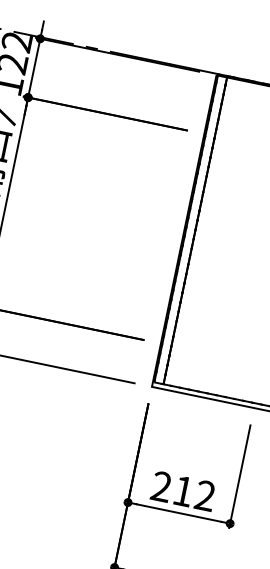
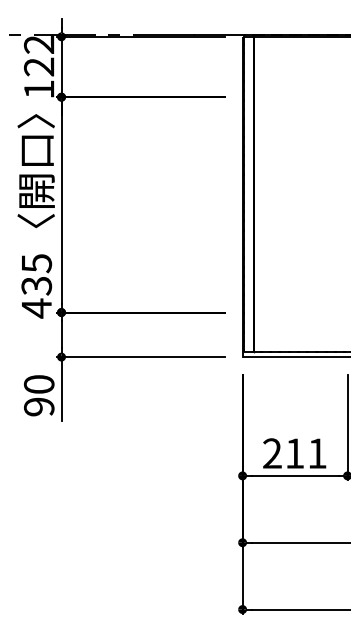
text: (205, 495) -> (317, 453), 212 -> 211

